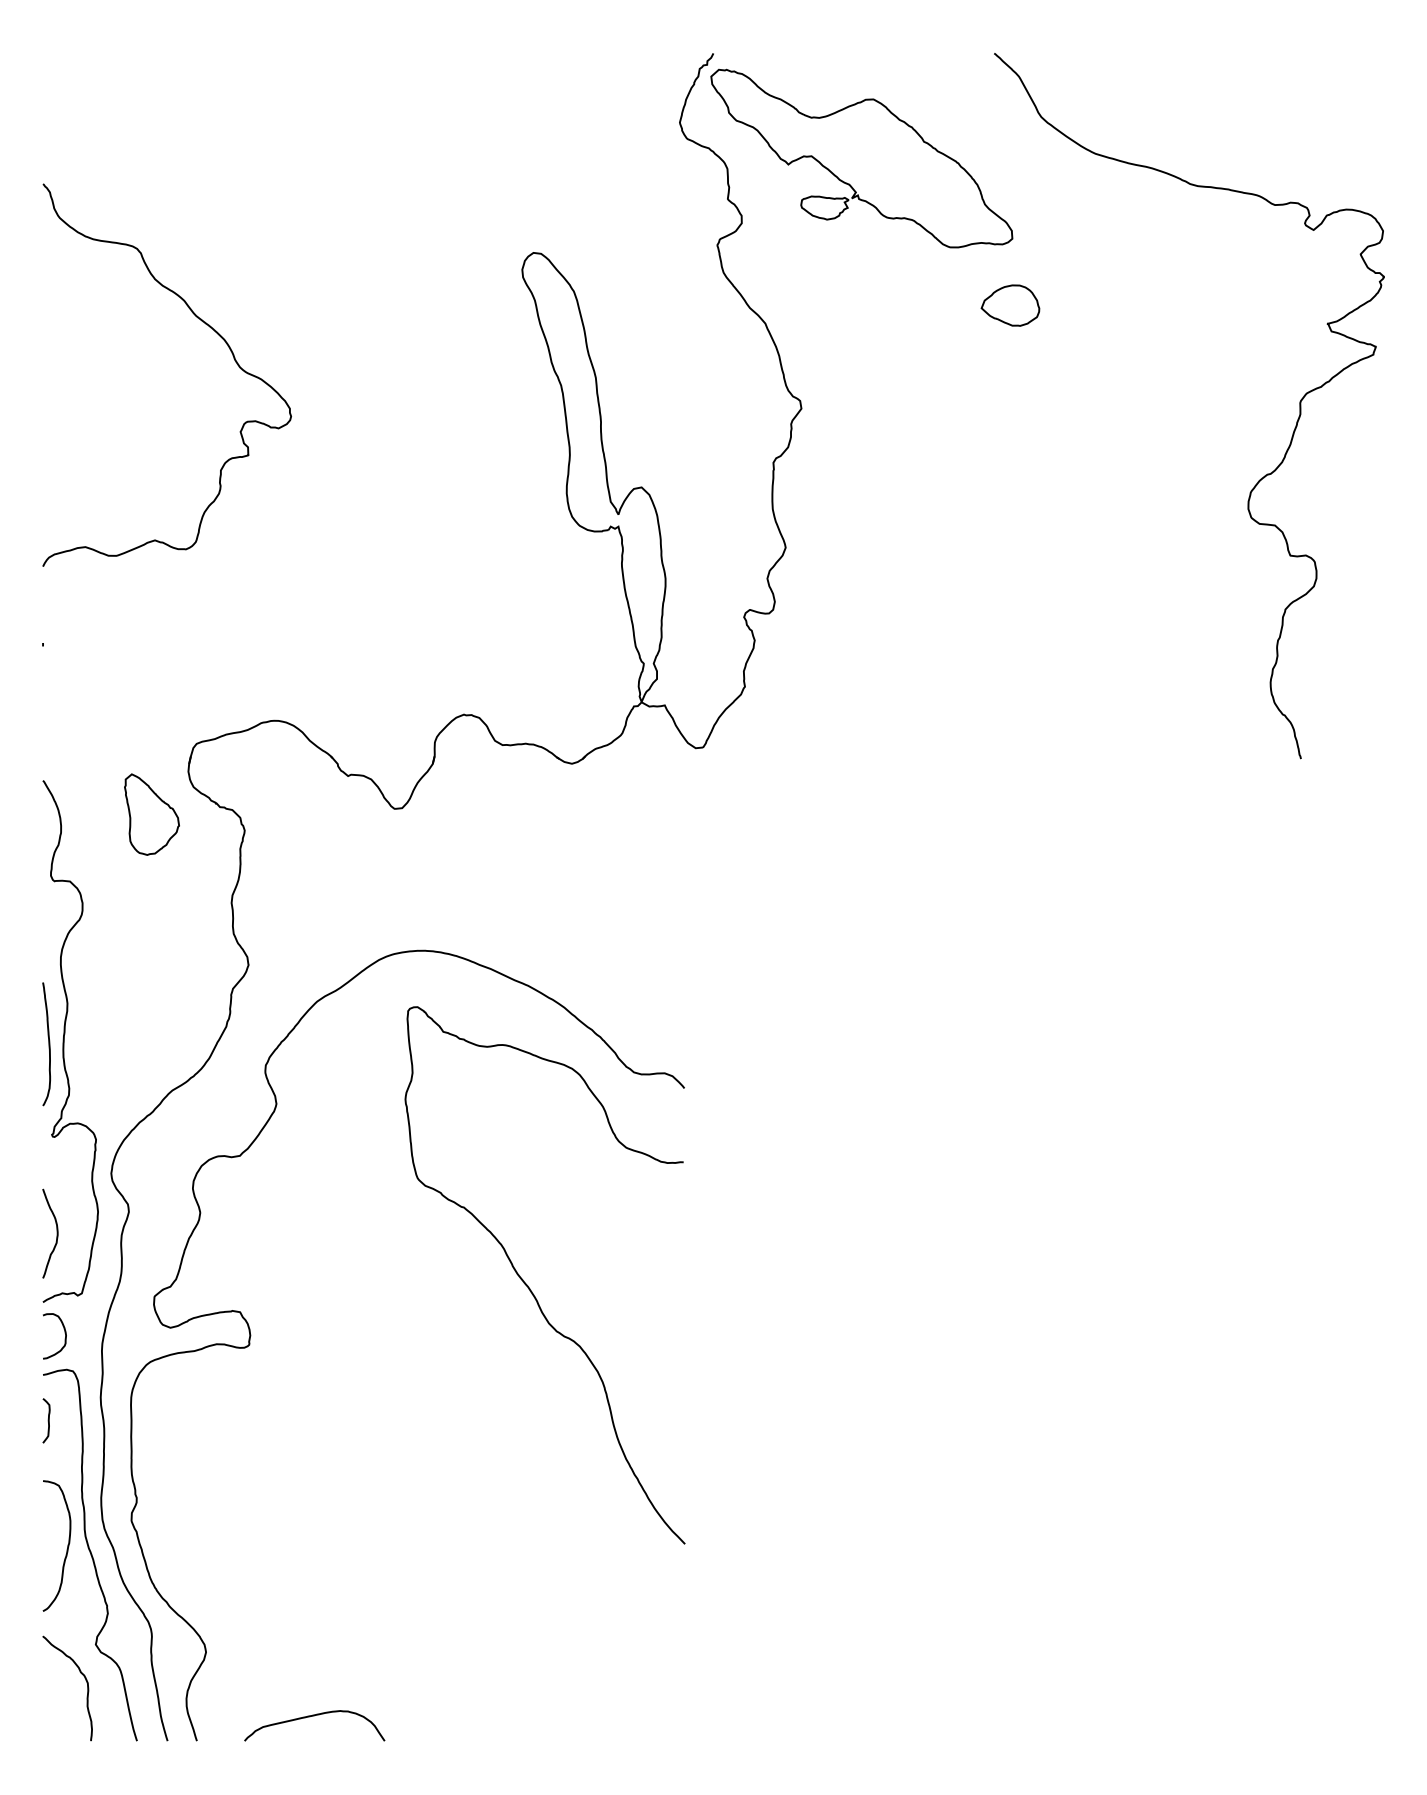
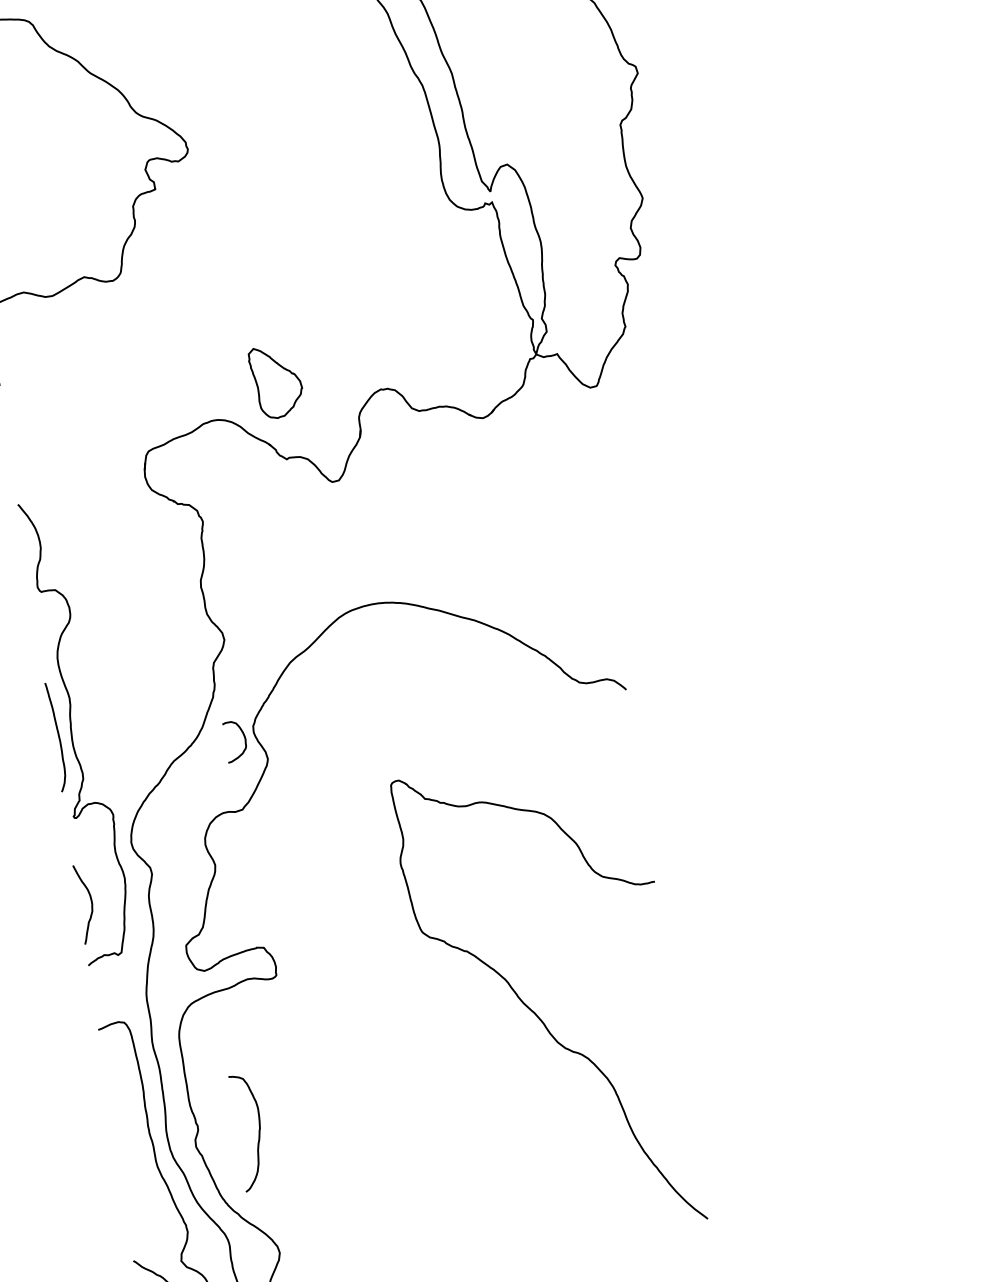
part: (151, 814) -> (276, 381), moved
curve: (528, 1285) -> (534, 1011), moved
curve: (64, 1338) -> (244, 742), moved
curve: (47, 1420) -> (108, 1069), removed
curve: (66, 1549) -> (258, 1134), moved

